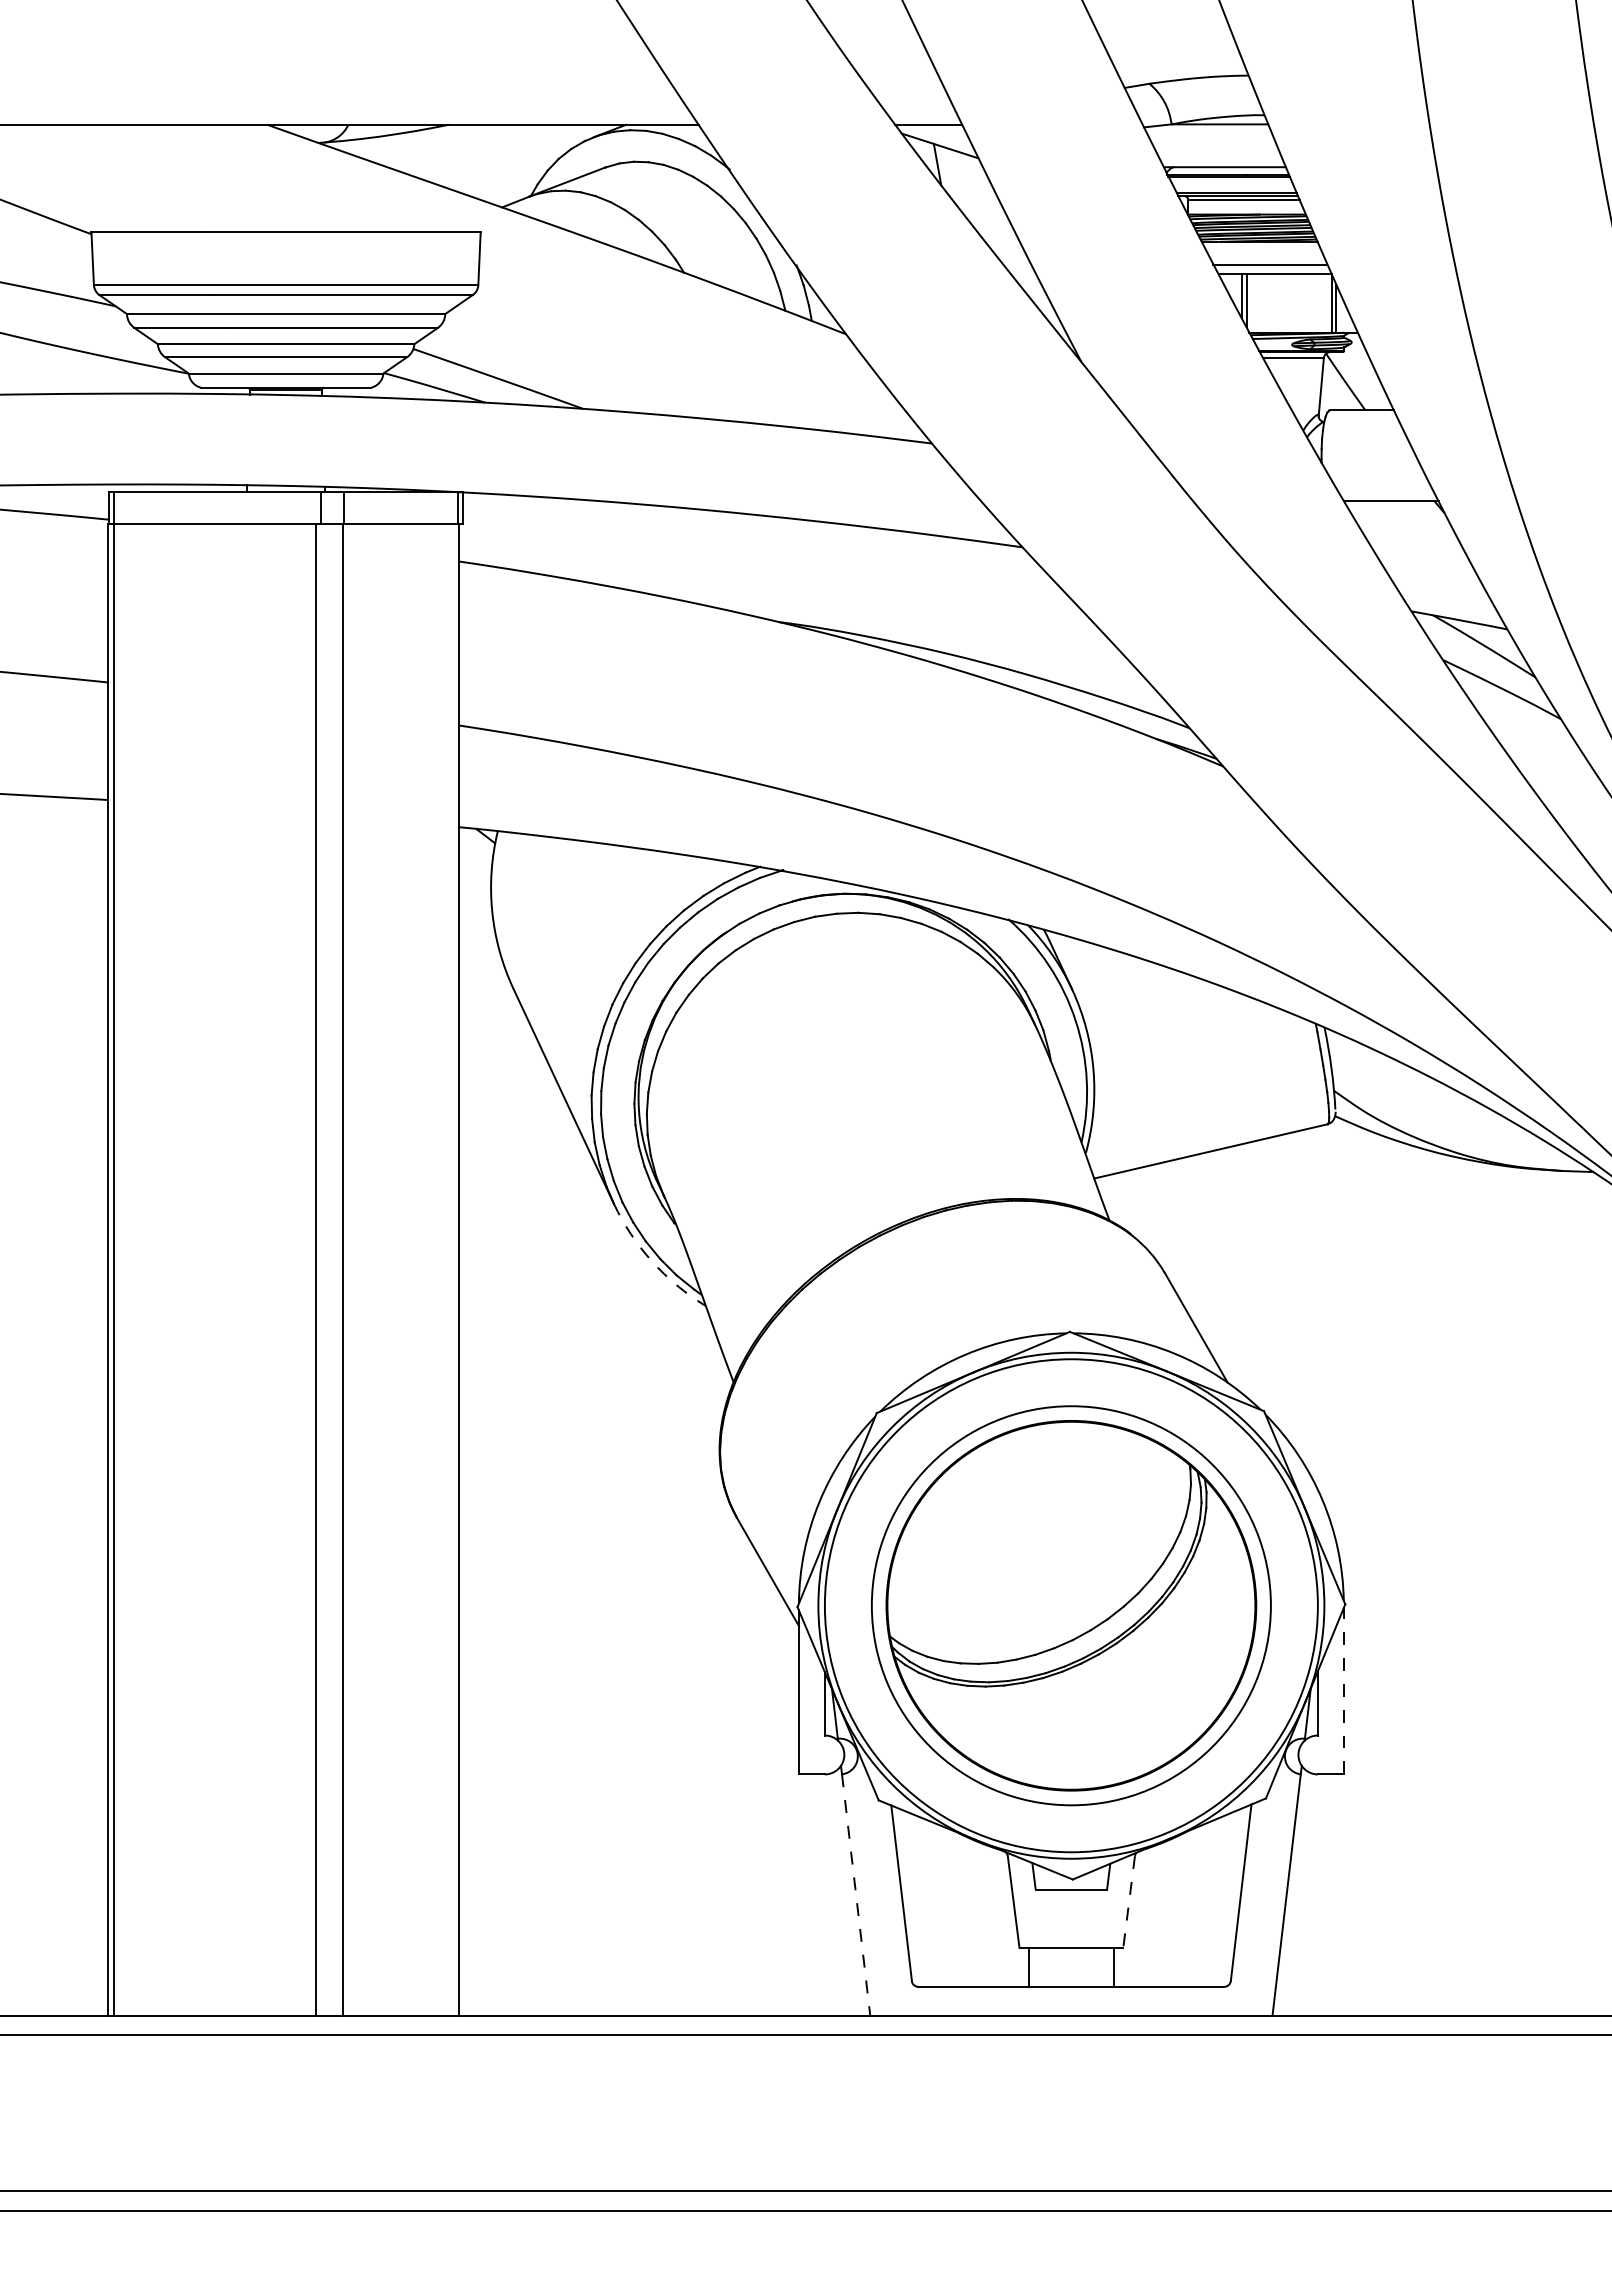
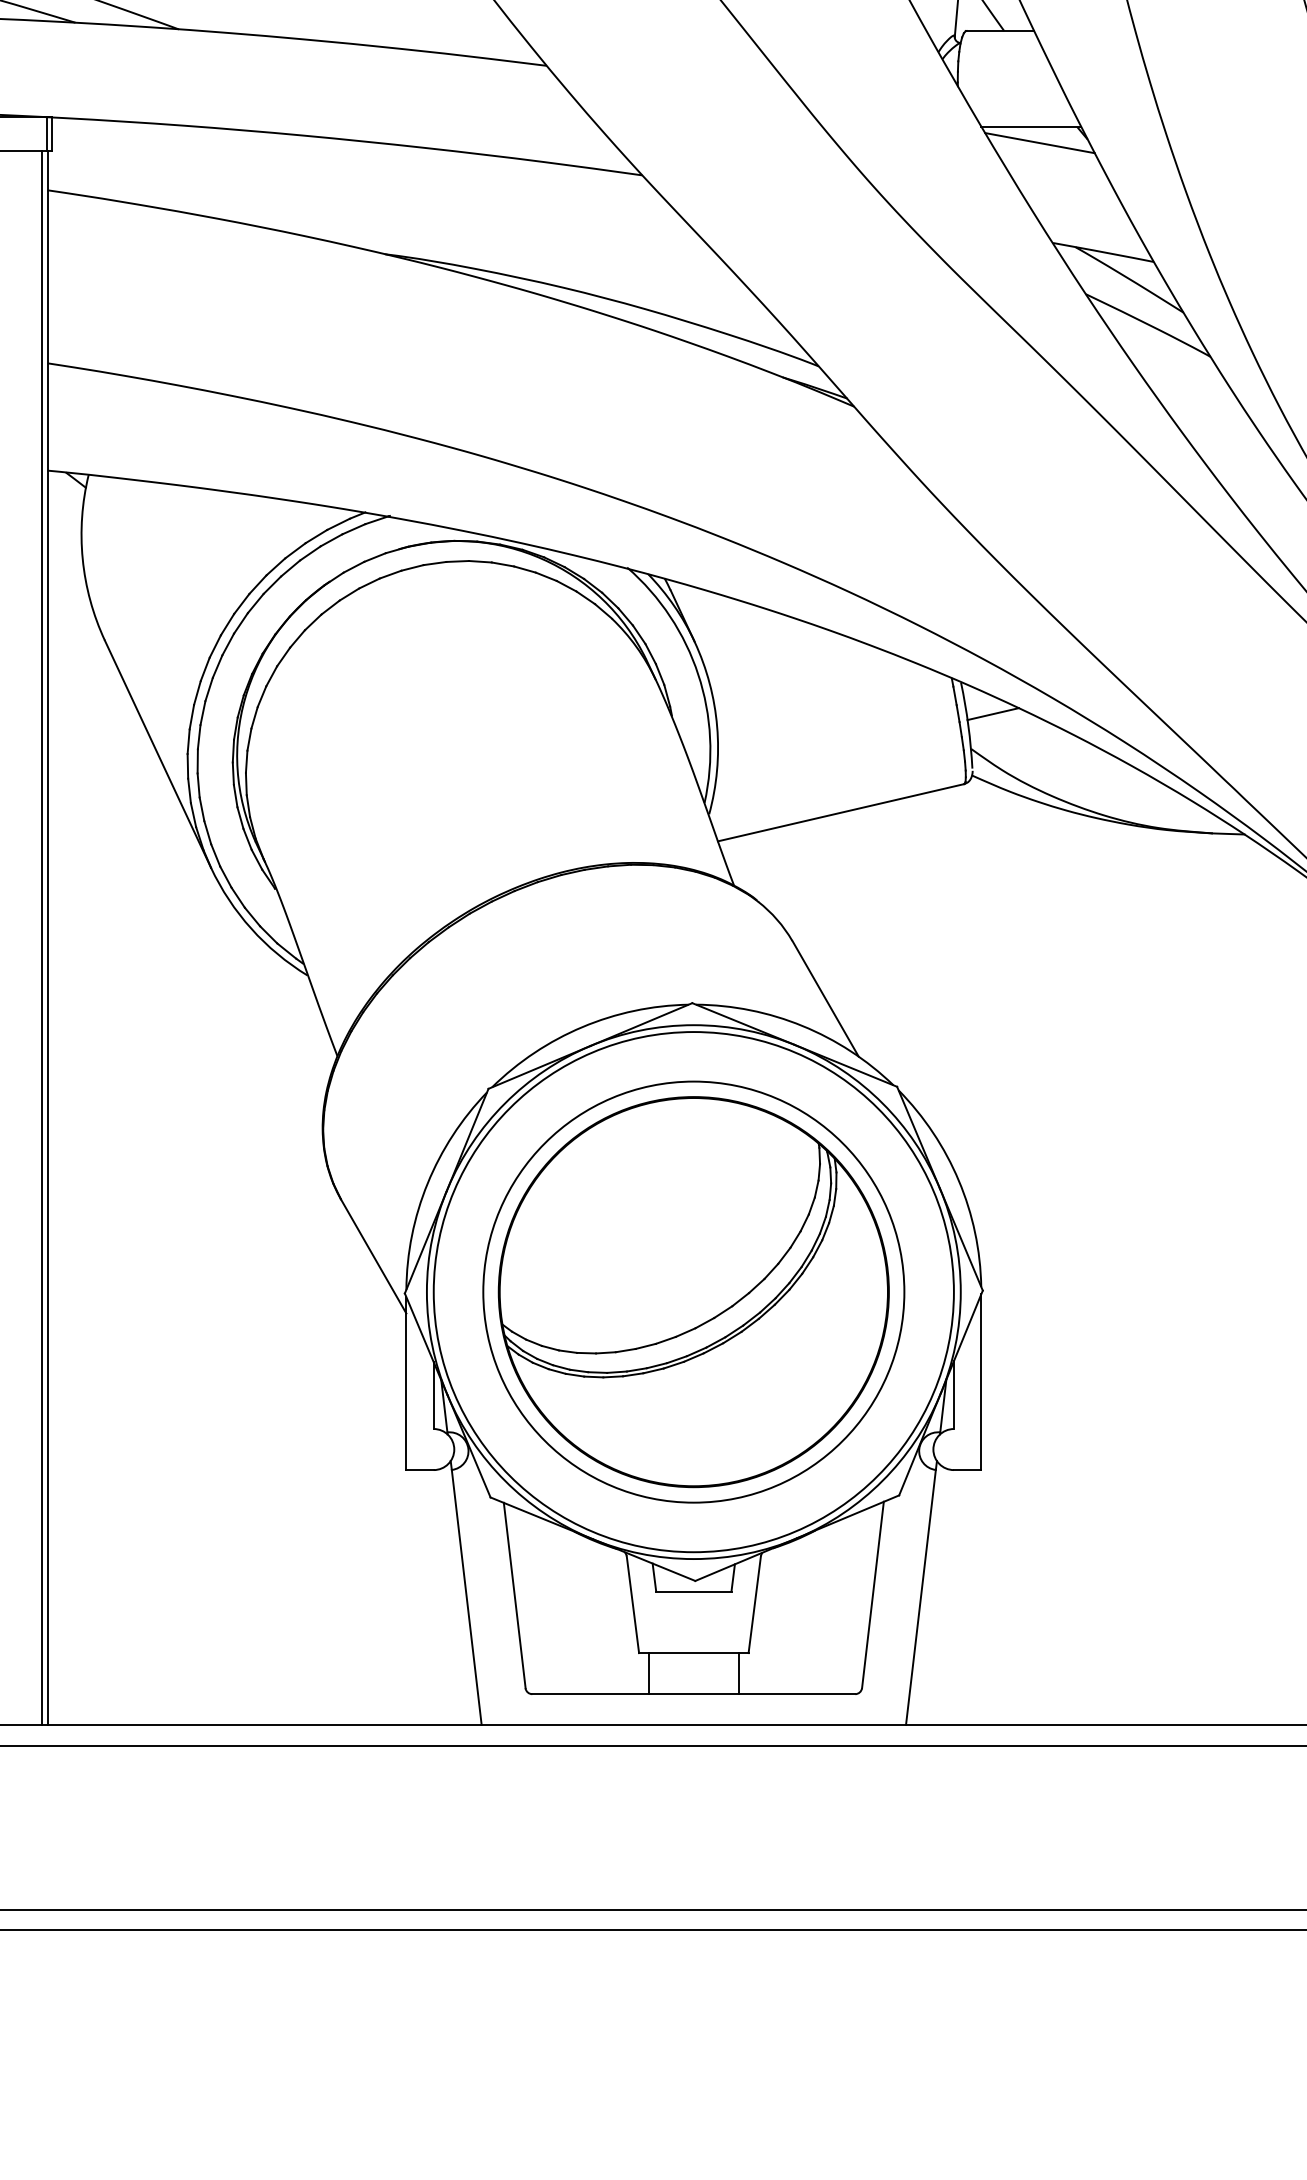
line: (1399, 516) -> (1040, 142), added
line: (1354, 1057) -> (992, 713), added
arc: (651, 1261) -> (250, 928), dashed -> solid
line: (453, 1270) -> (41, 938), added
line: (1343, 1690) -> (980, 1381), dashed -> solid
line: (856, 1895) -> (467, 1597), dashed -> solid
line: (1129, 1902) -> (755, 1605), dashed -> solid

